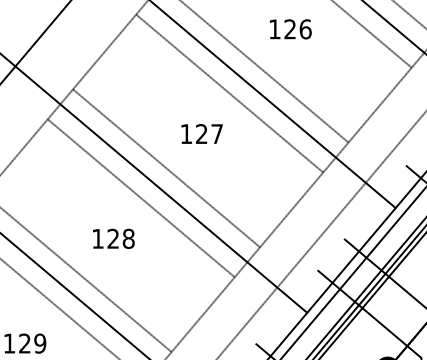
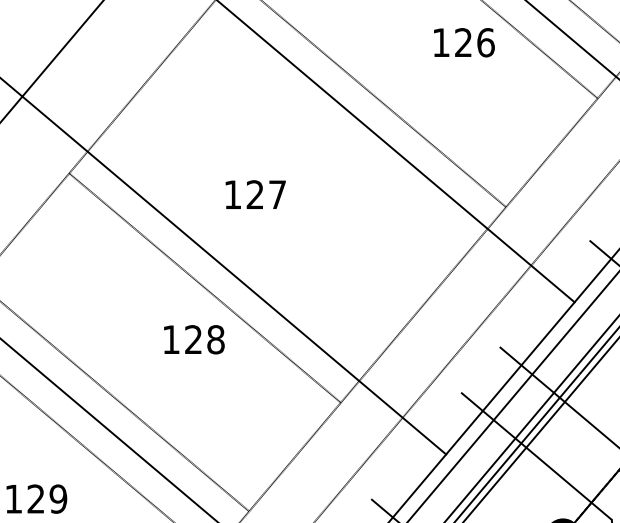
text: (290, 29) -> (463, 42), moved
line: (229, 93) -> (333, 135), removed
text: (201, 133) -> (254, 193), moved
line: (166, 168) -> (241, 244), removed
text: (113, 238) -> (193, 339), moved

